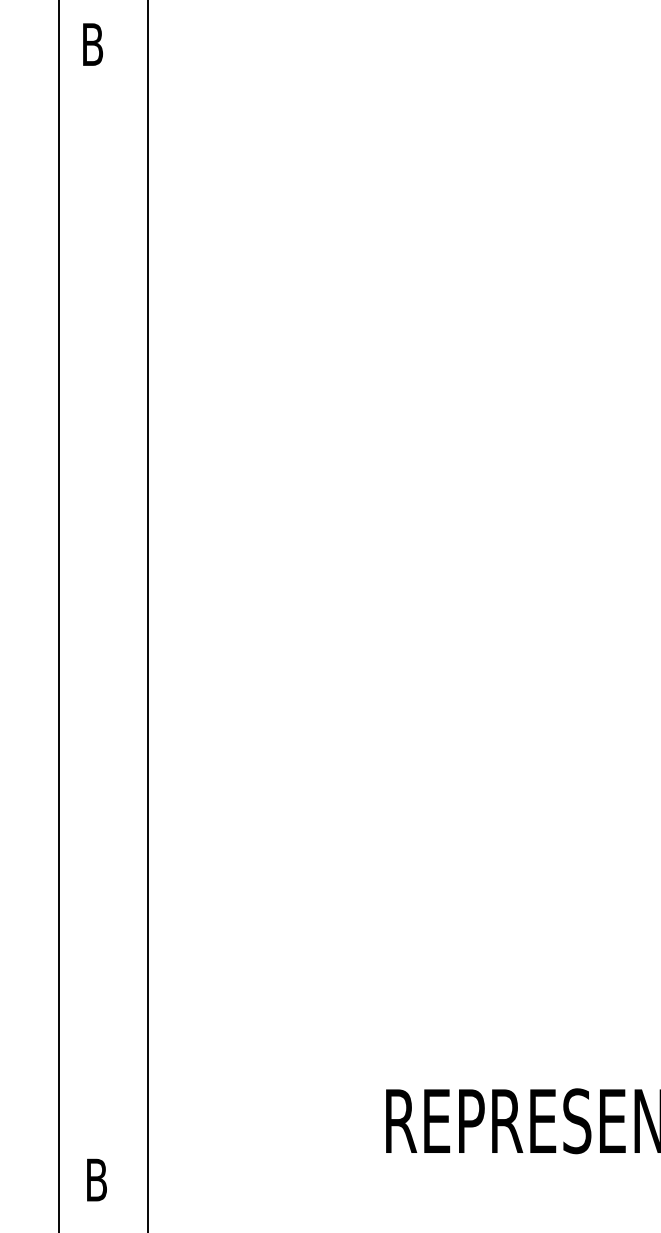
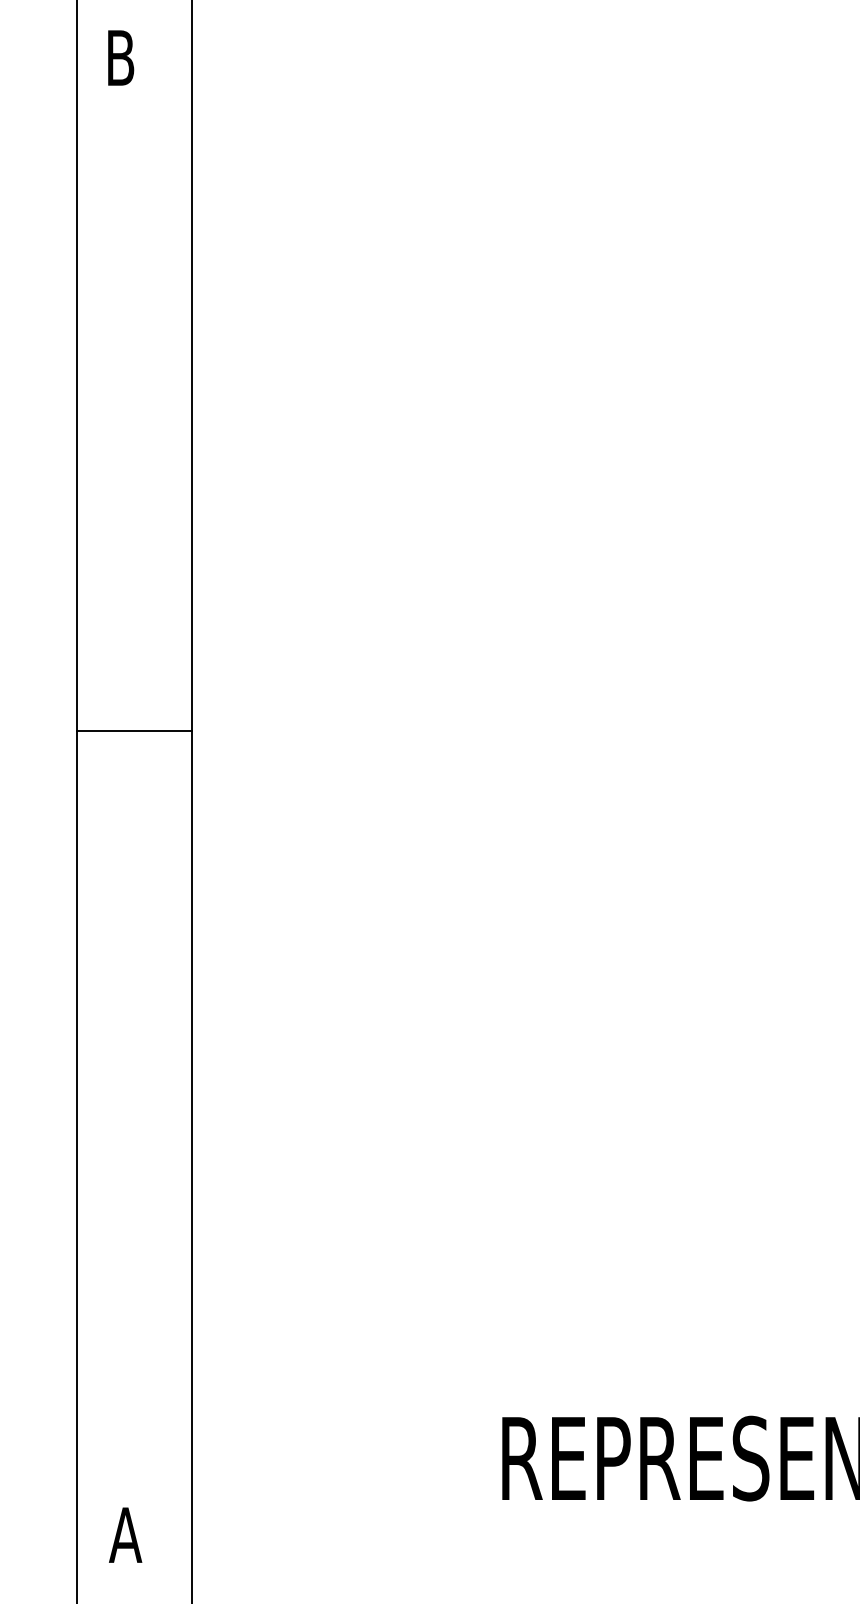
line: (103, 561) -> (134, 730), added
text: (96, 1179) -> (125, 1534), B -> A

